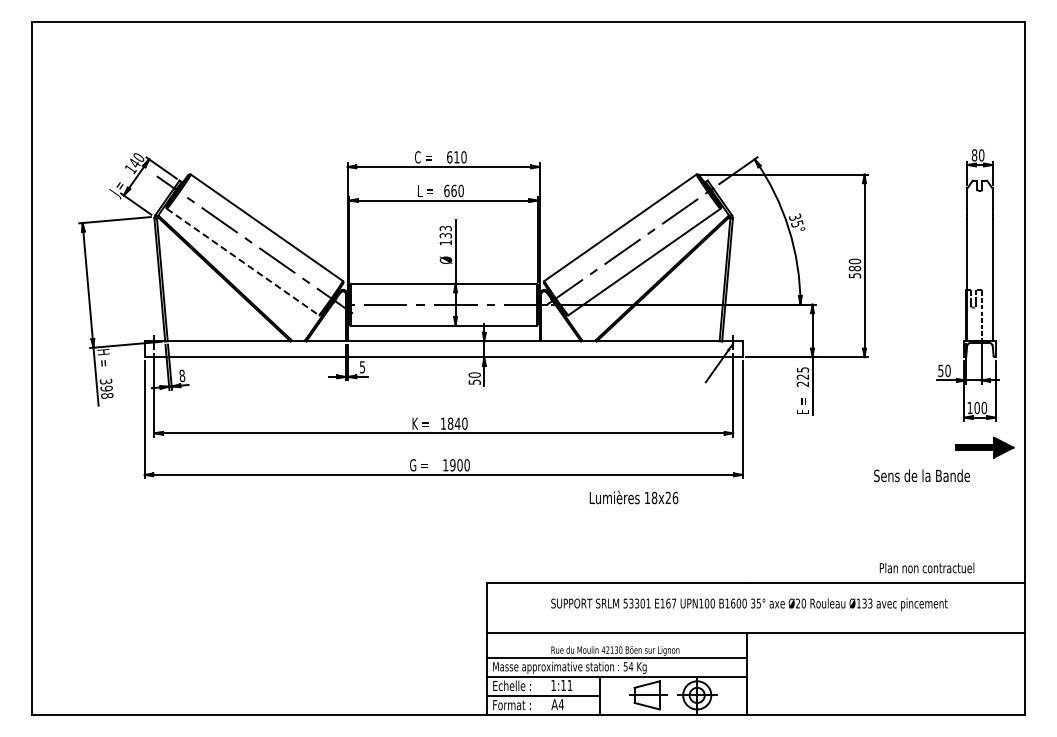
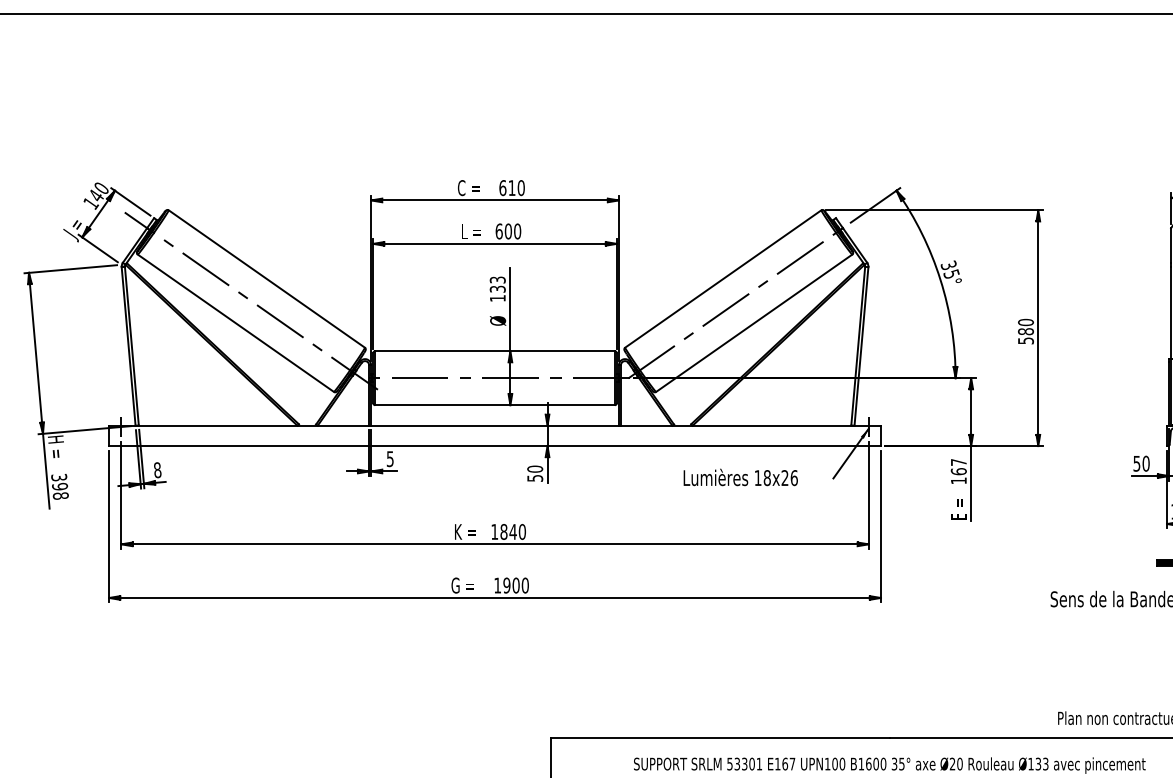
text: (453, 190) -> (507, 230), 660 -> 600
line: (242, 262) -> (235, 323), dashed -> solid
text: (802, 376) -> (958, 470), 225 -> 167
text: (633, 497) -> (740, 477), moved

